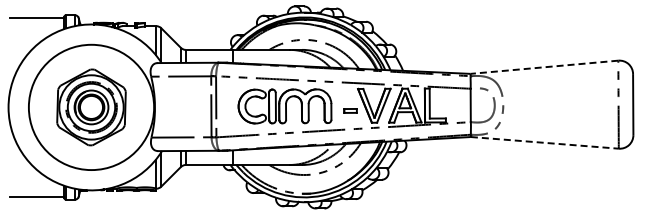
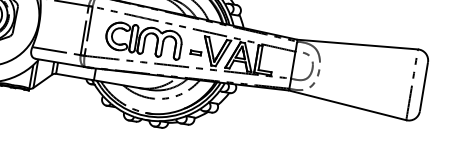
line: (543, 67) -> (356, 44), dashed -> solid
line: (545, 142) -> (348, 105), dashed -> solid

